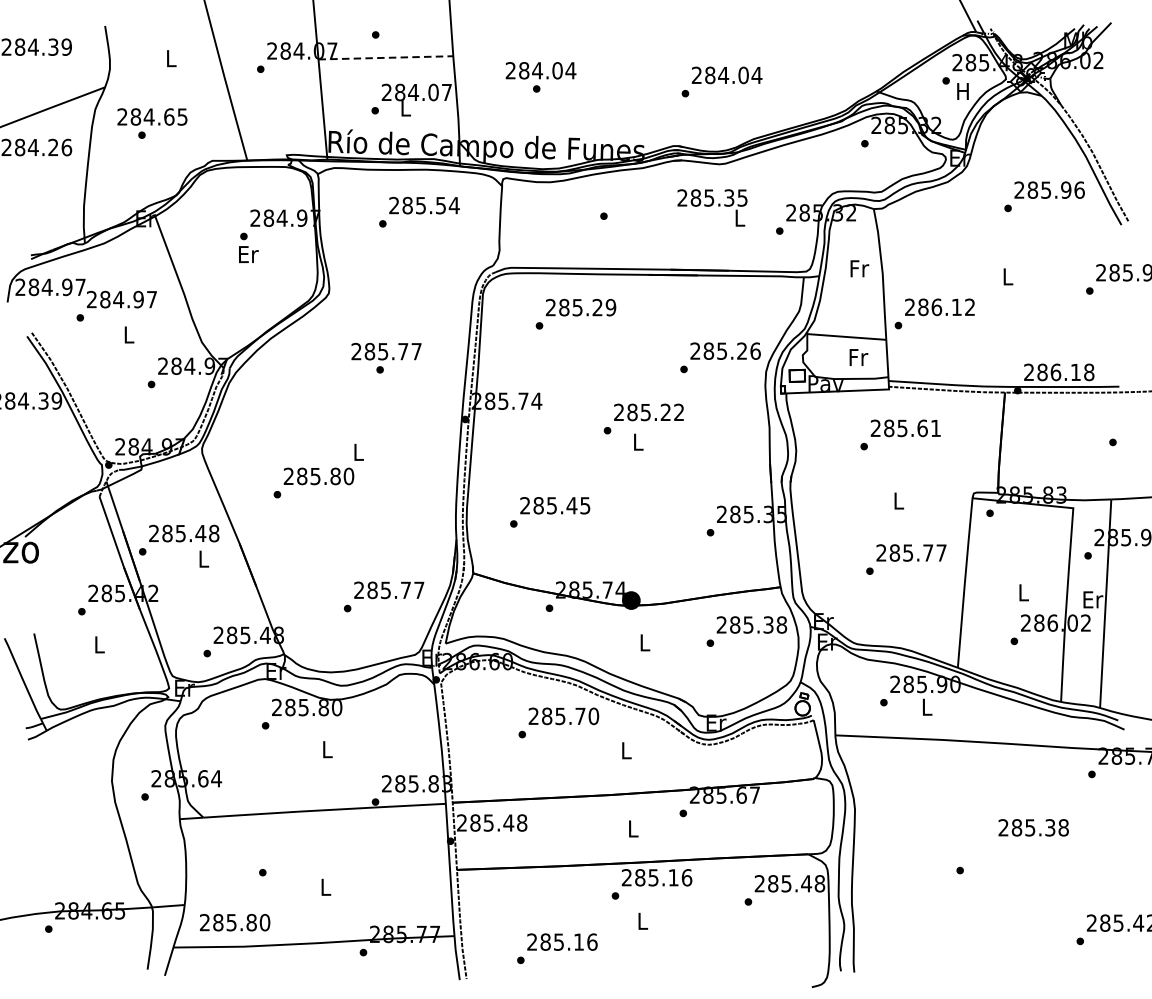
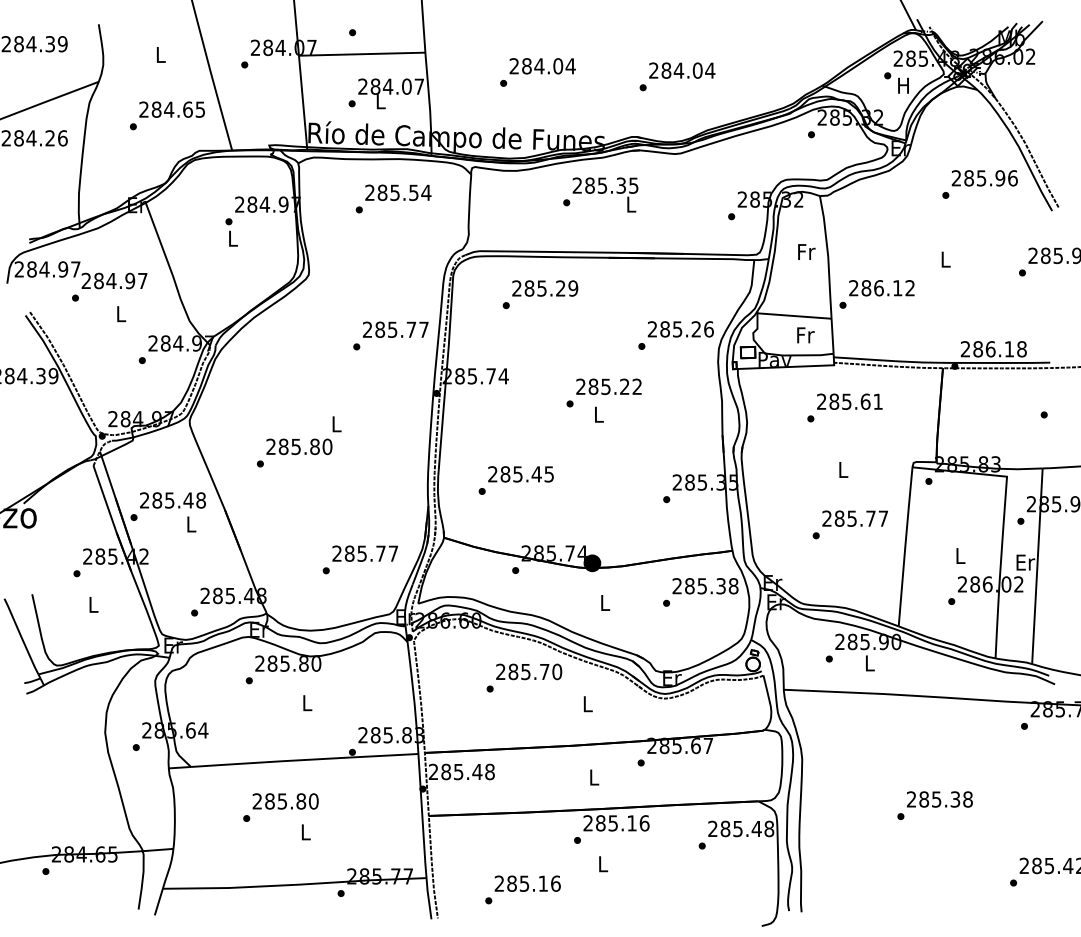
line: (386, 58) -> (362, 54), dashed -> solid
text: (540, 70) -> (542, 66), moved
text: (151, 116) -> (171, 109), moved
text: (712, 207) -> (605, 194), moved
text: (248, 254) -> (233, 238), Er -> L
text: (386, 351) -> (395, 329), moved
text: (1033, 827) -> (939, 799), moved
text: (234, 922) -> (285, 801), moved

